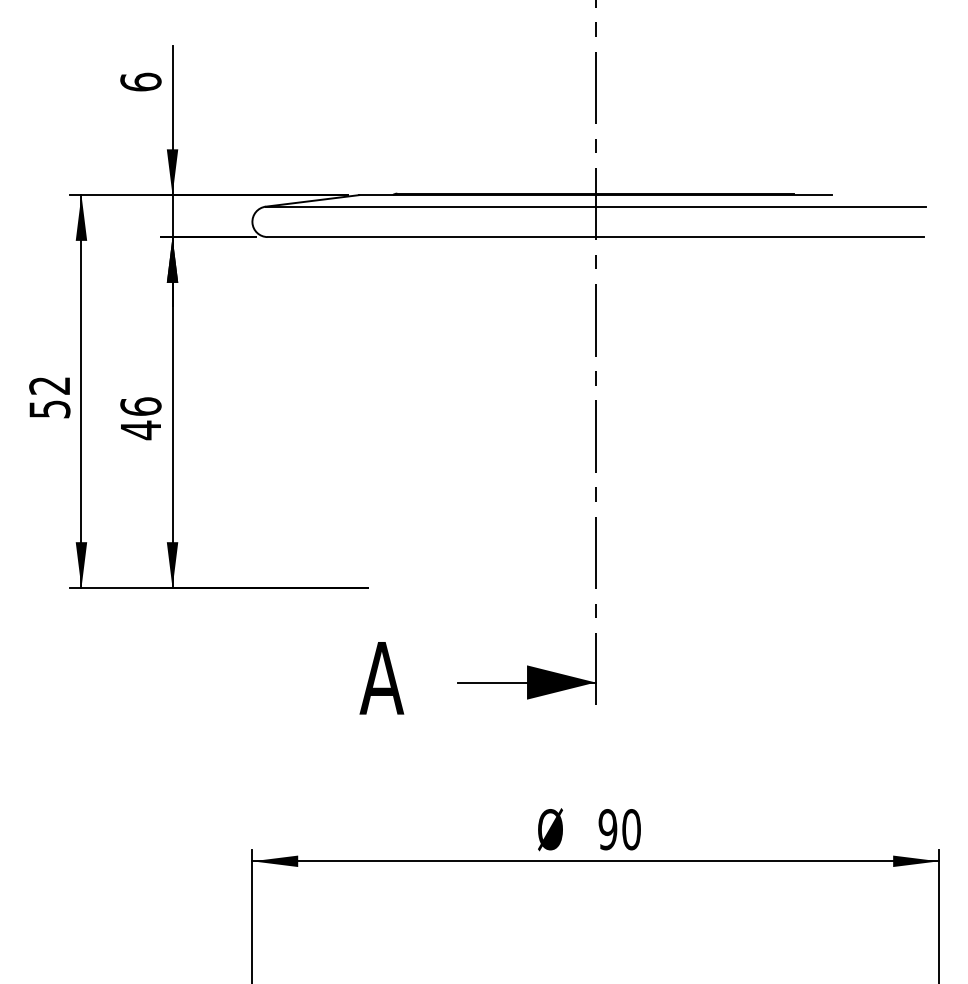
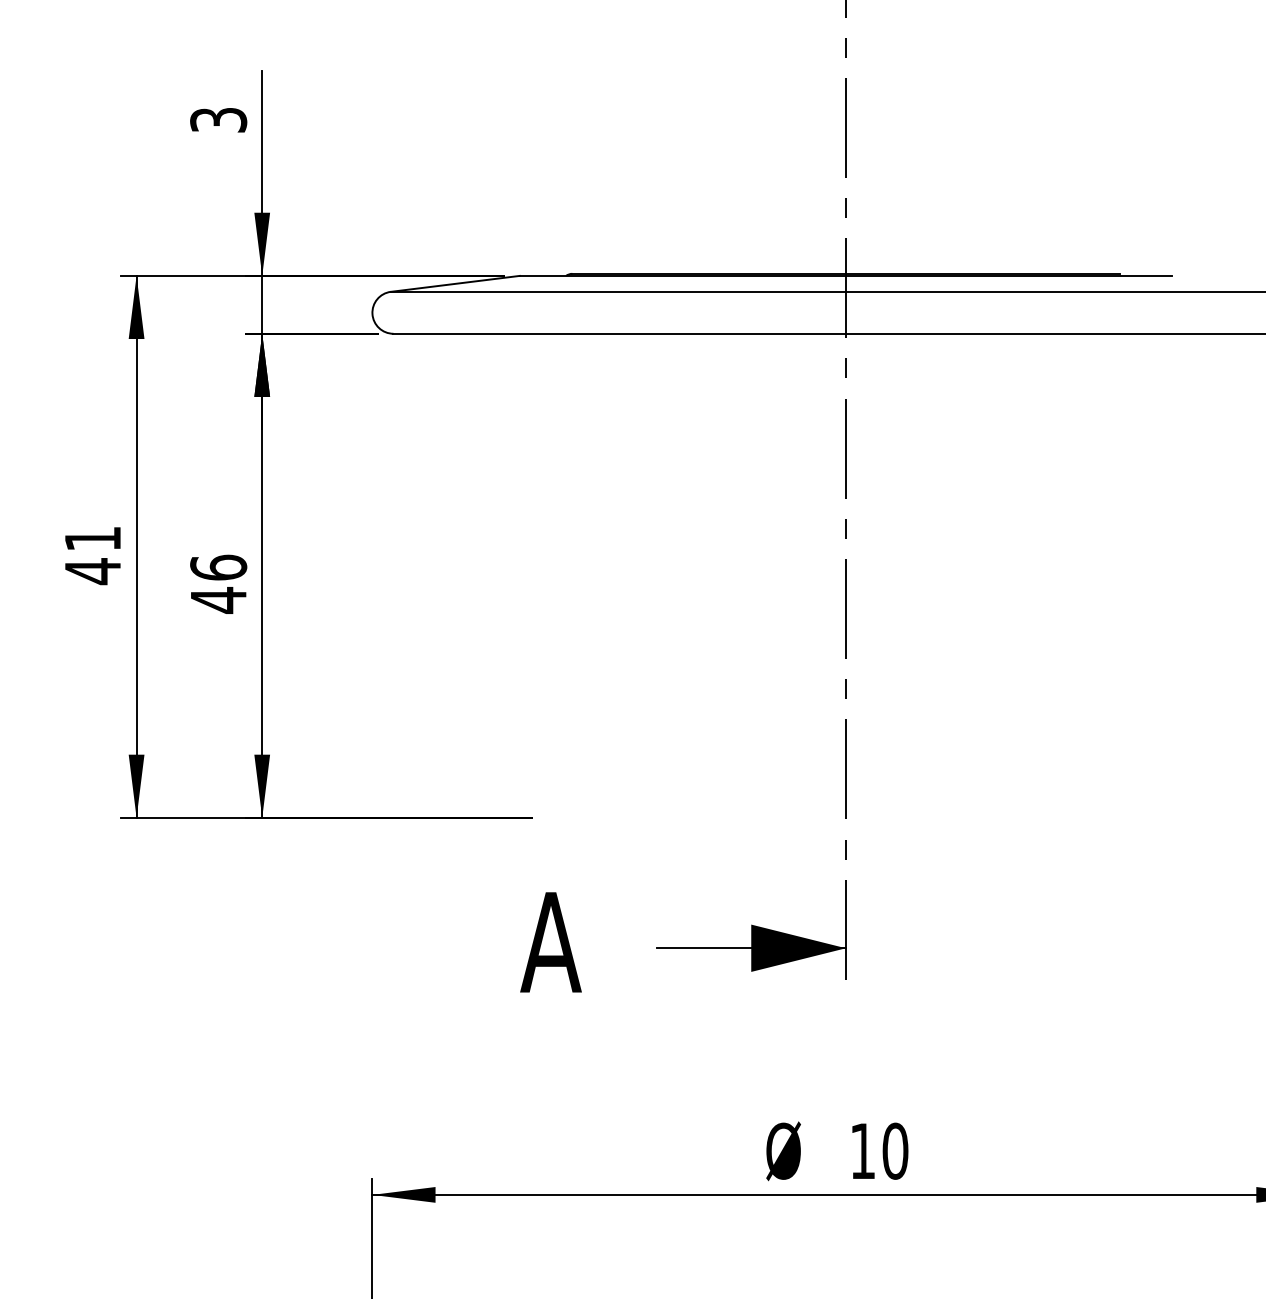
text: (140, 81) -> (218, 119), 6 -> 3
text: (49, 398) -> (92, 556), 52 -> 41
text: (607, 829) -> (862, 1151), 90 -> 10

